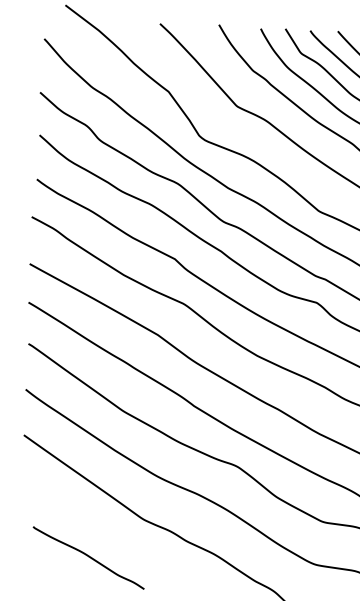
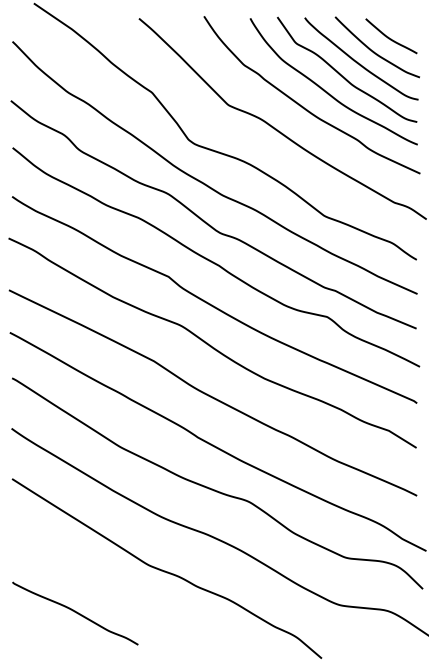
curve: (88, 557) -> (75, 612), moved

